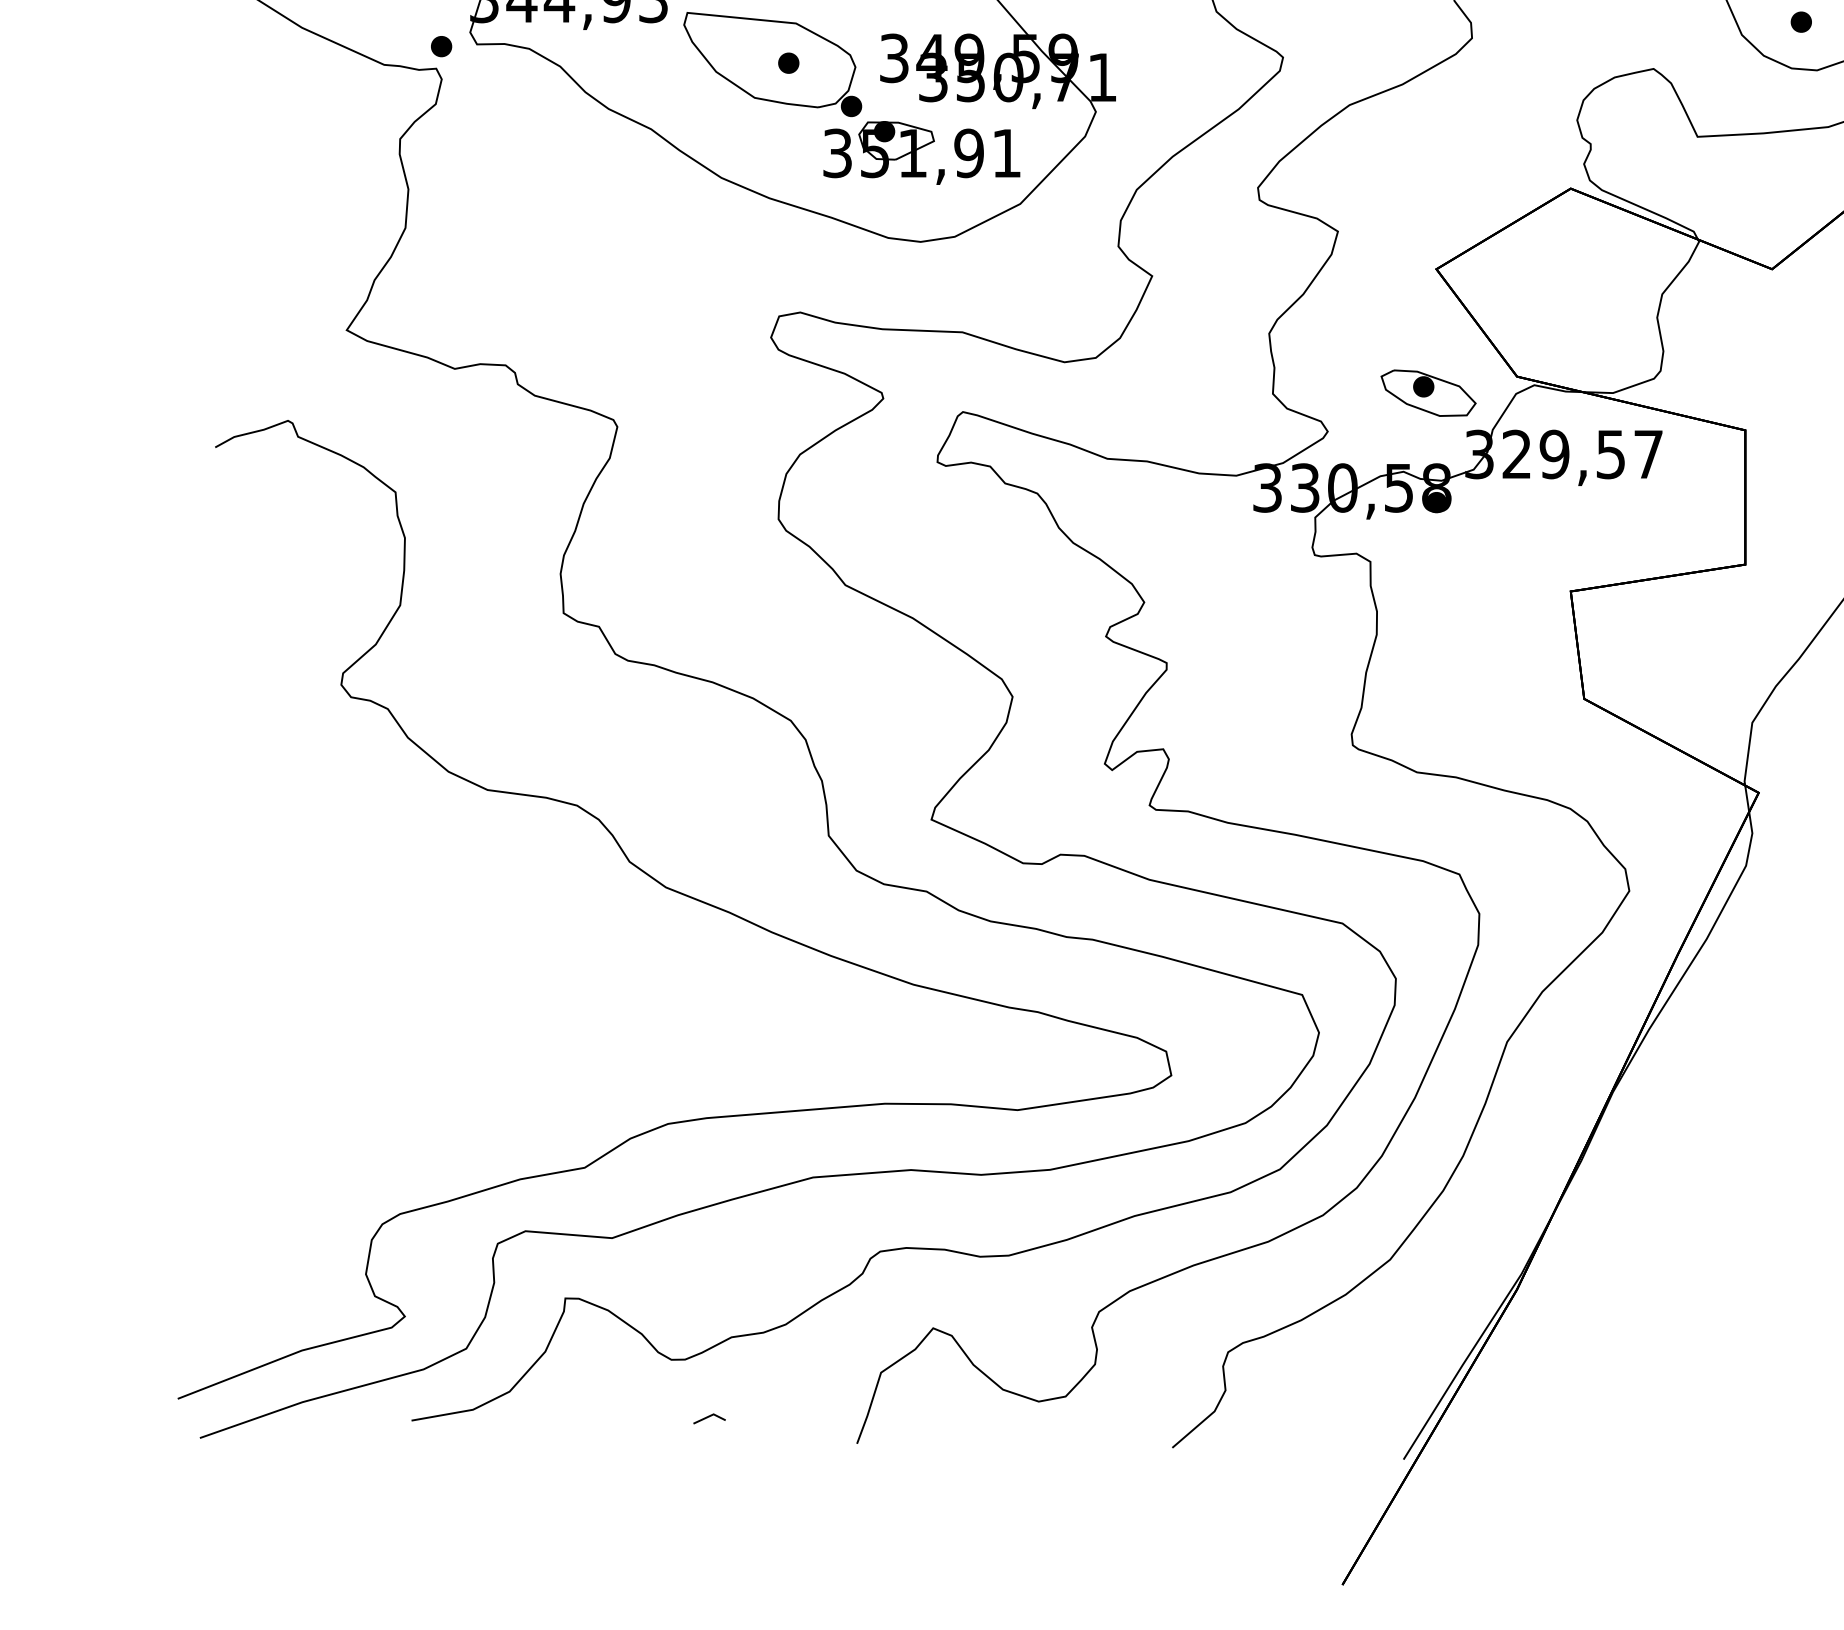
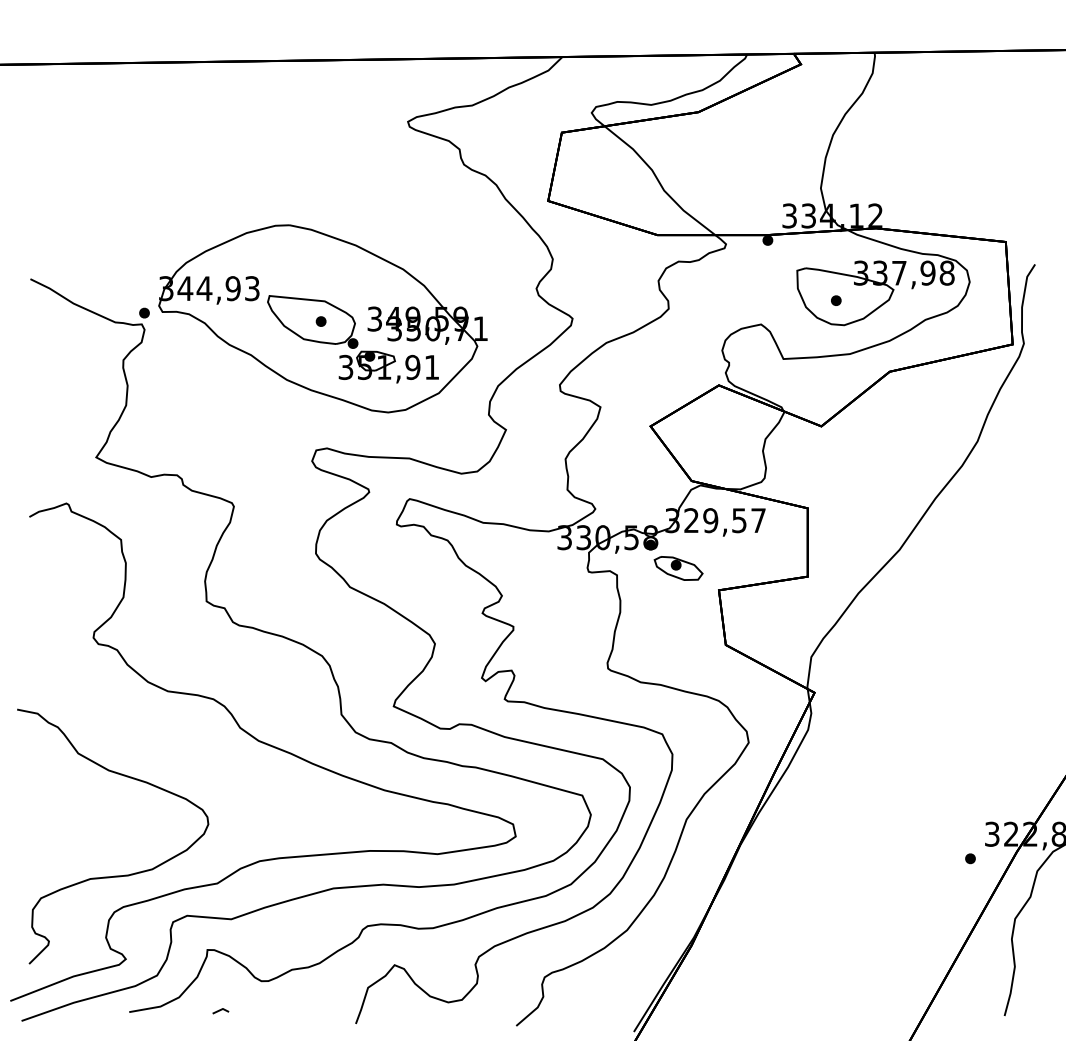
part: (1428, 393) -> (678, 568), moved
curve: (382, 1152) -> (114, 875), added
line: (708, 1419) -> (220, 1011), moved

